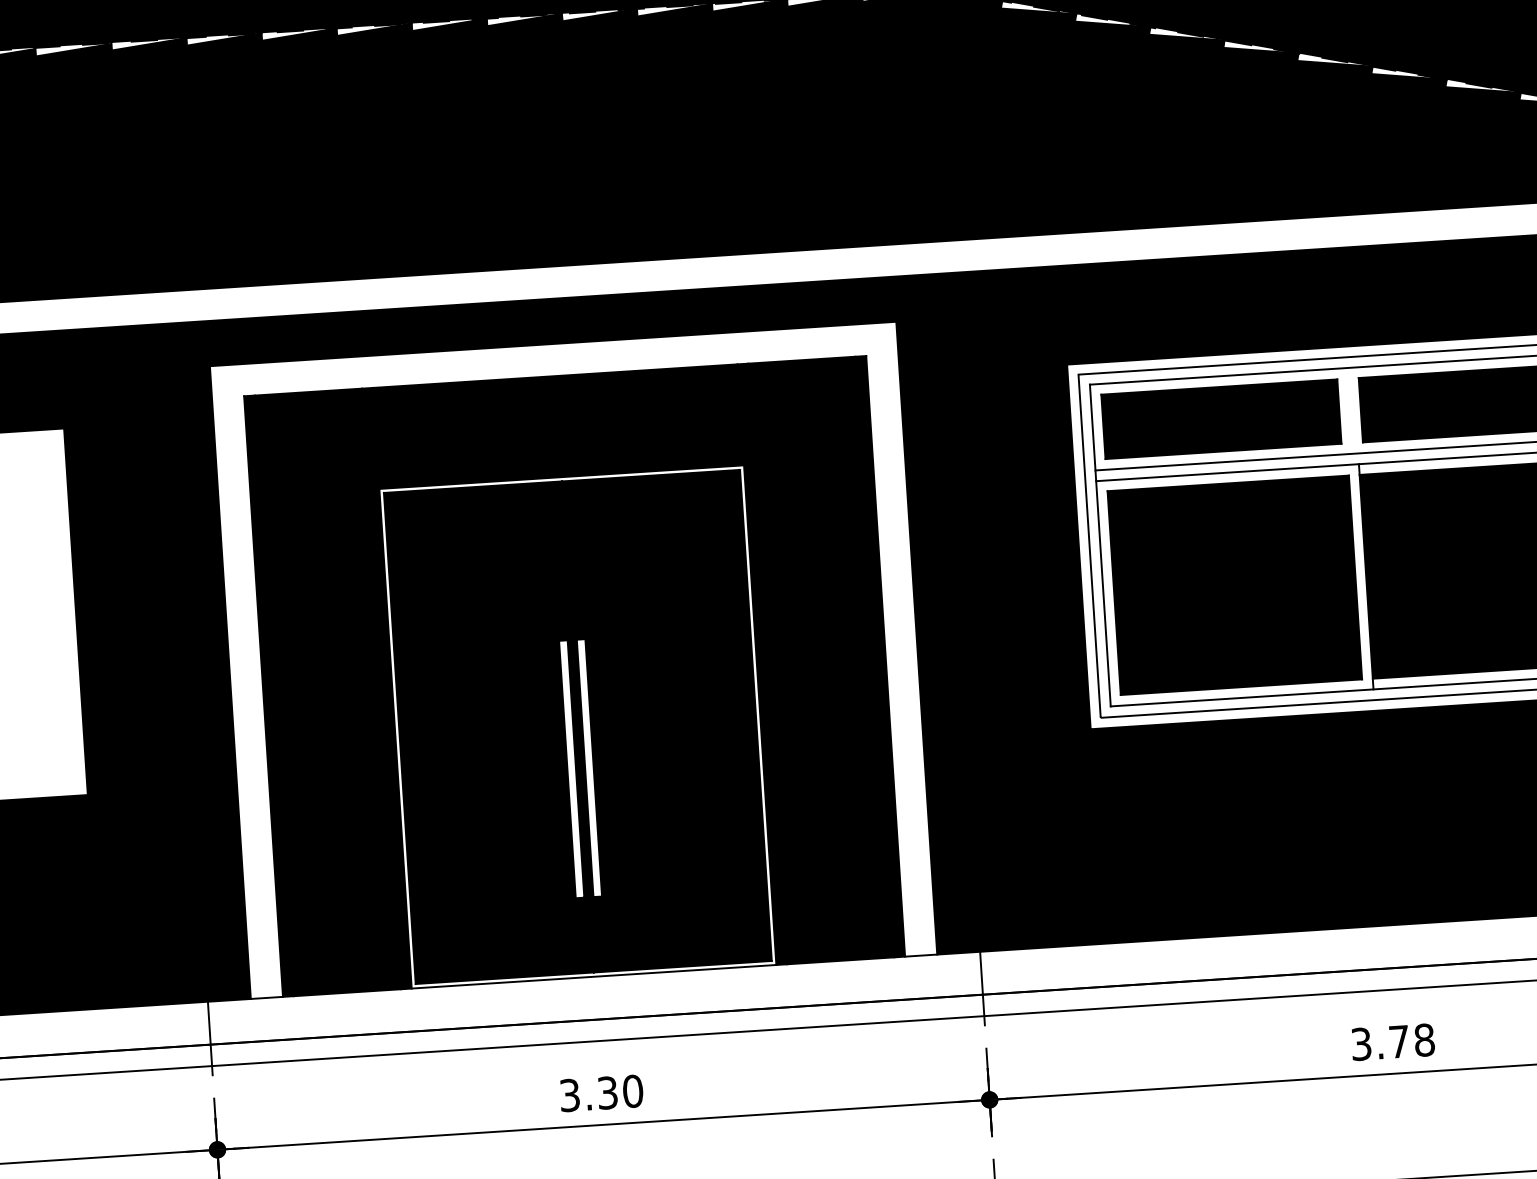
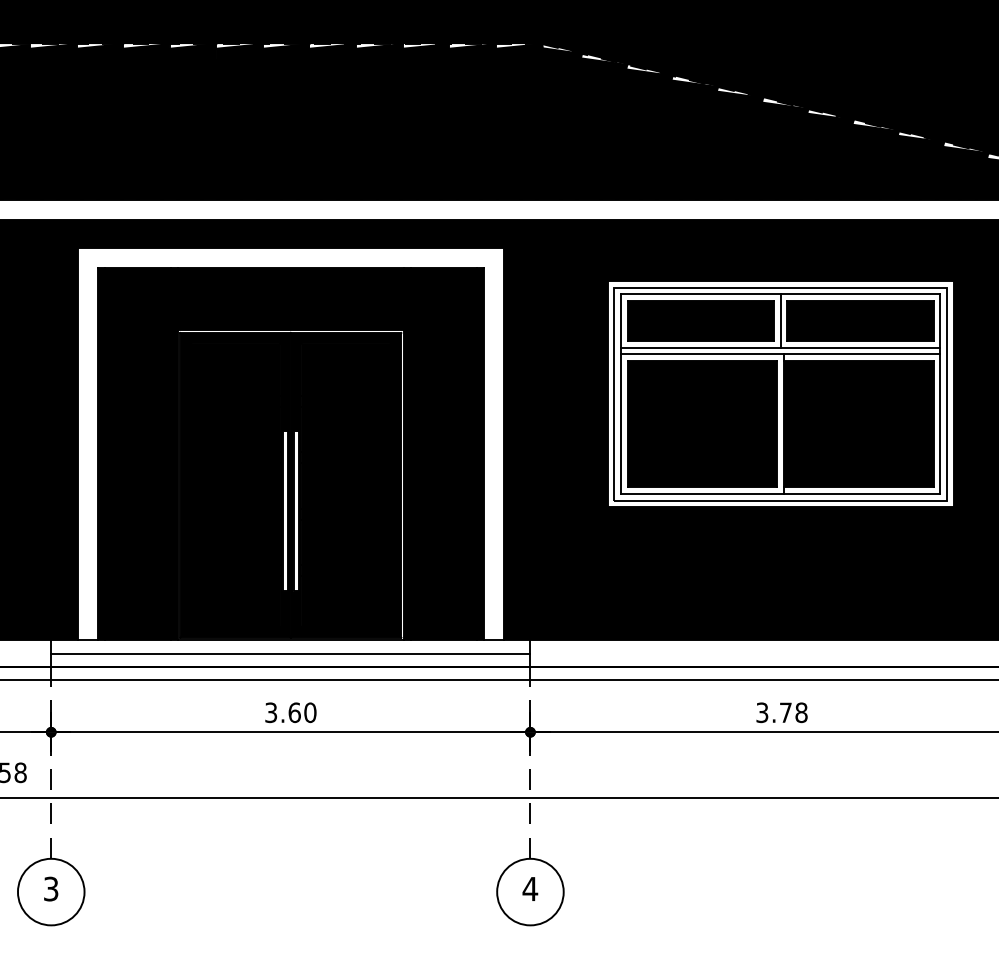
line: (1349, 410) -> (780, 320), added
line: (594, 997) -> (290, 653), added
text: (607, 1092) -> (294, 712), 3.30 -> 3.60

